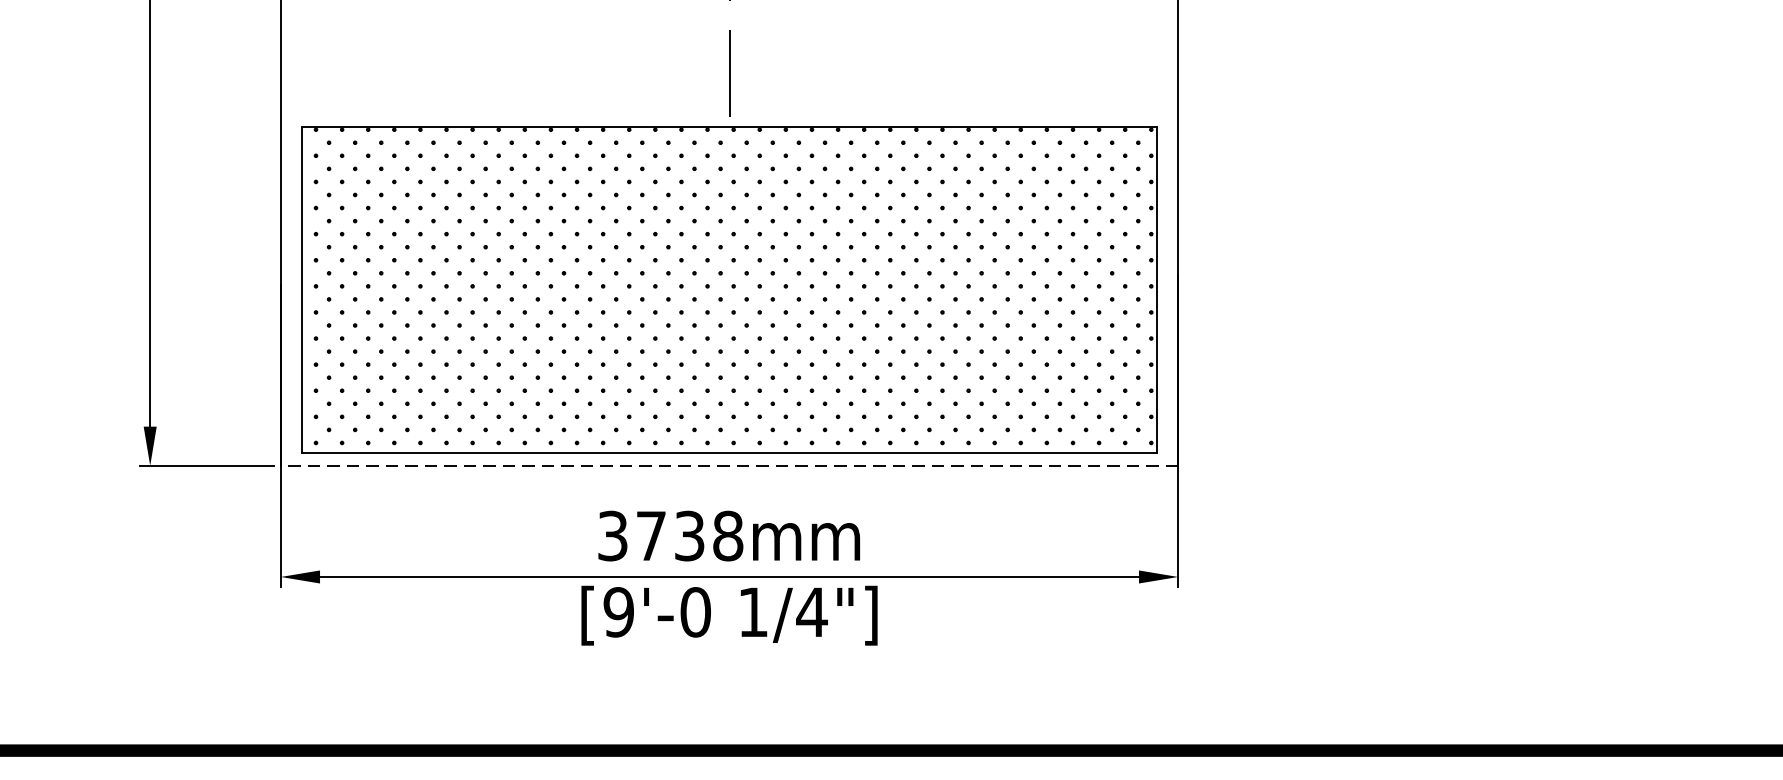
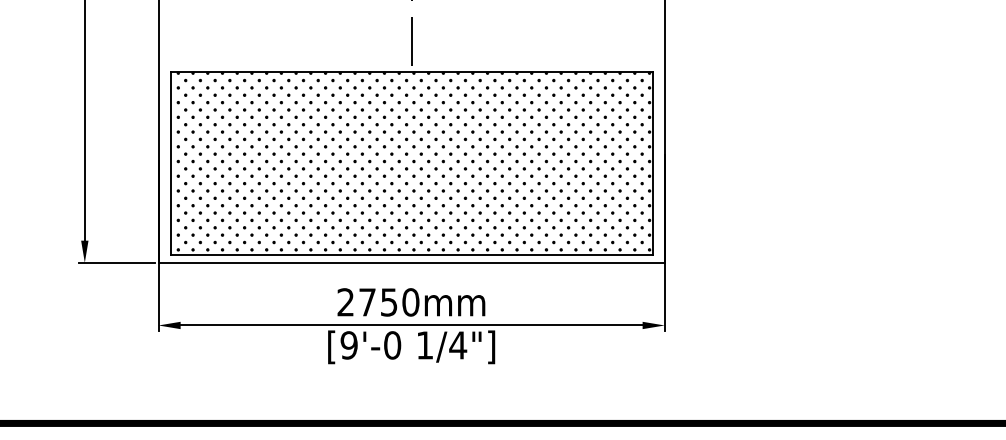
line: (729, 465) -> (411, 262), dashed -> solid
text: (670, 536) -> (378, 302), 3738mm -> 2750mm

